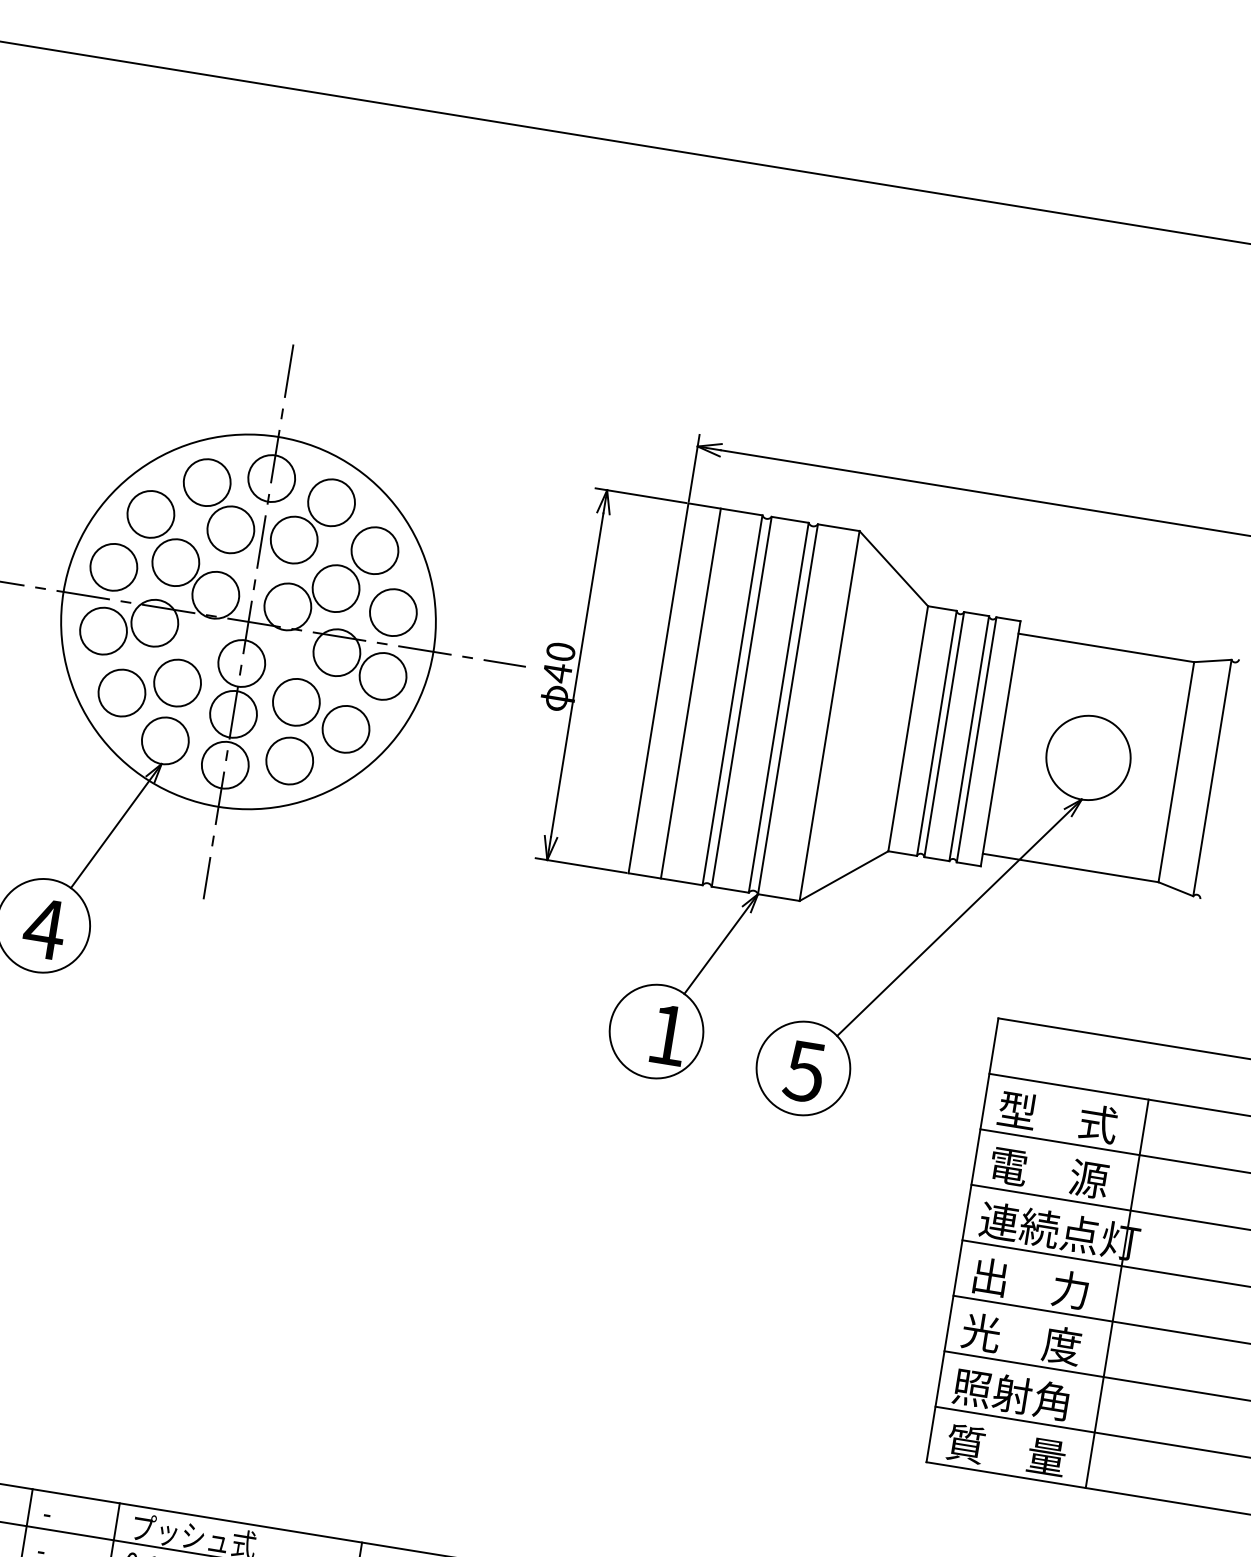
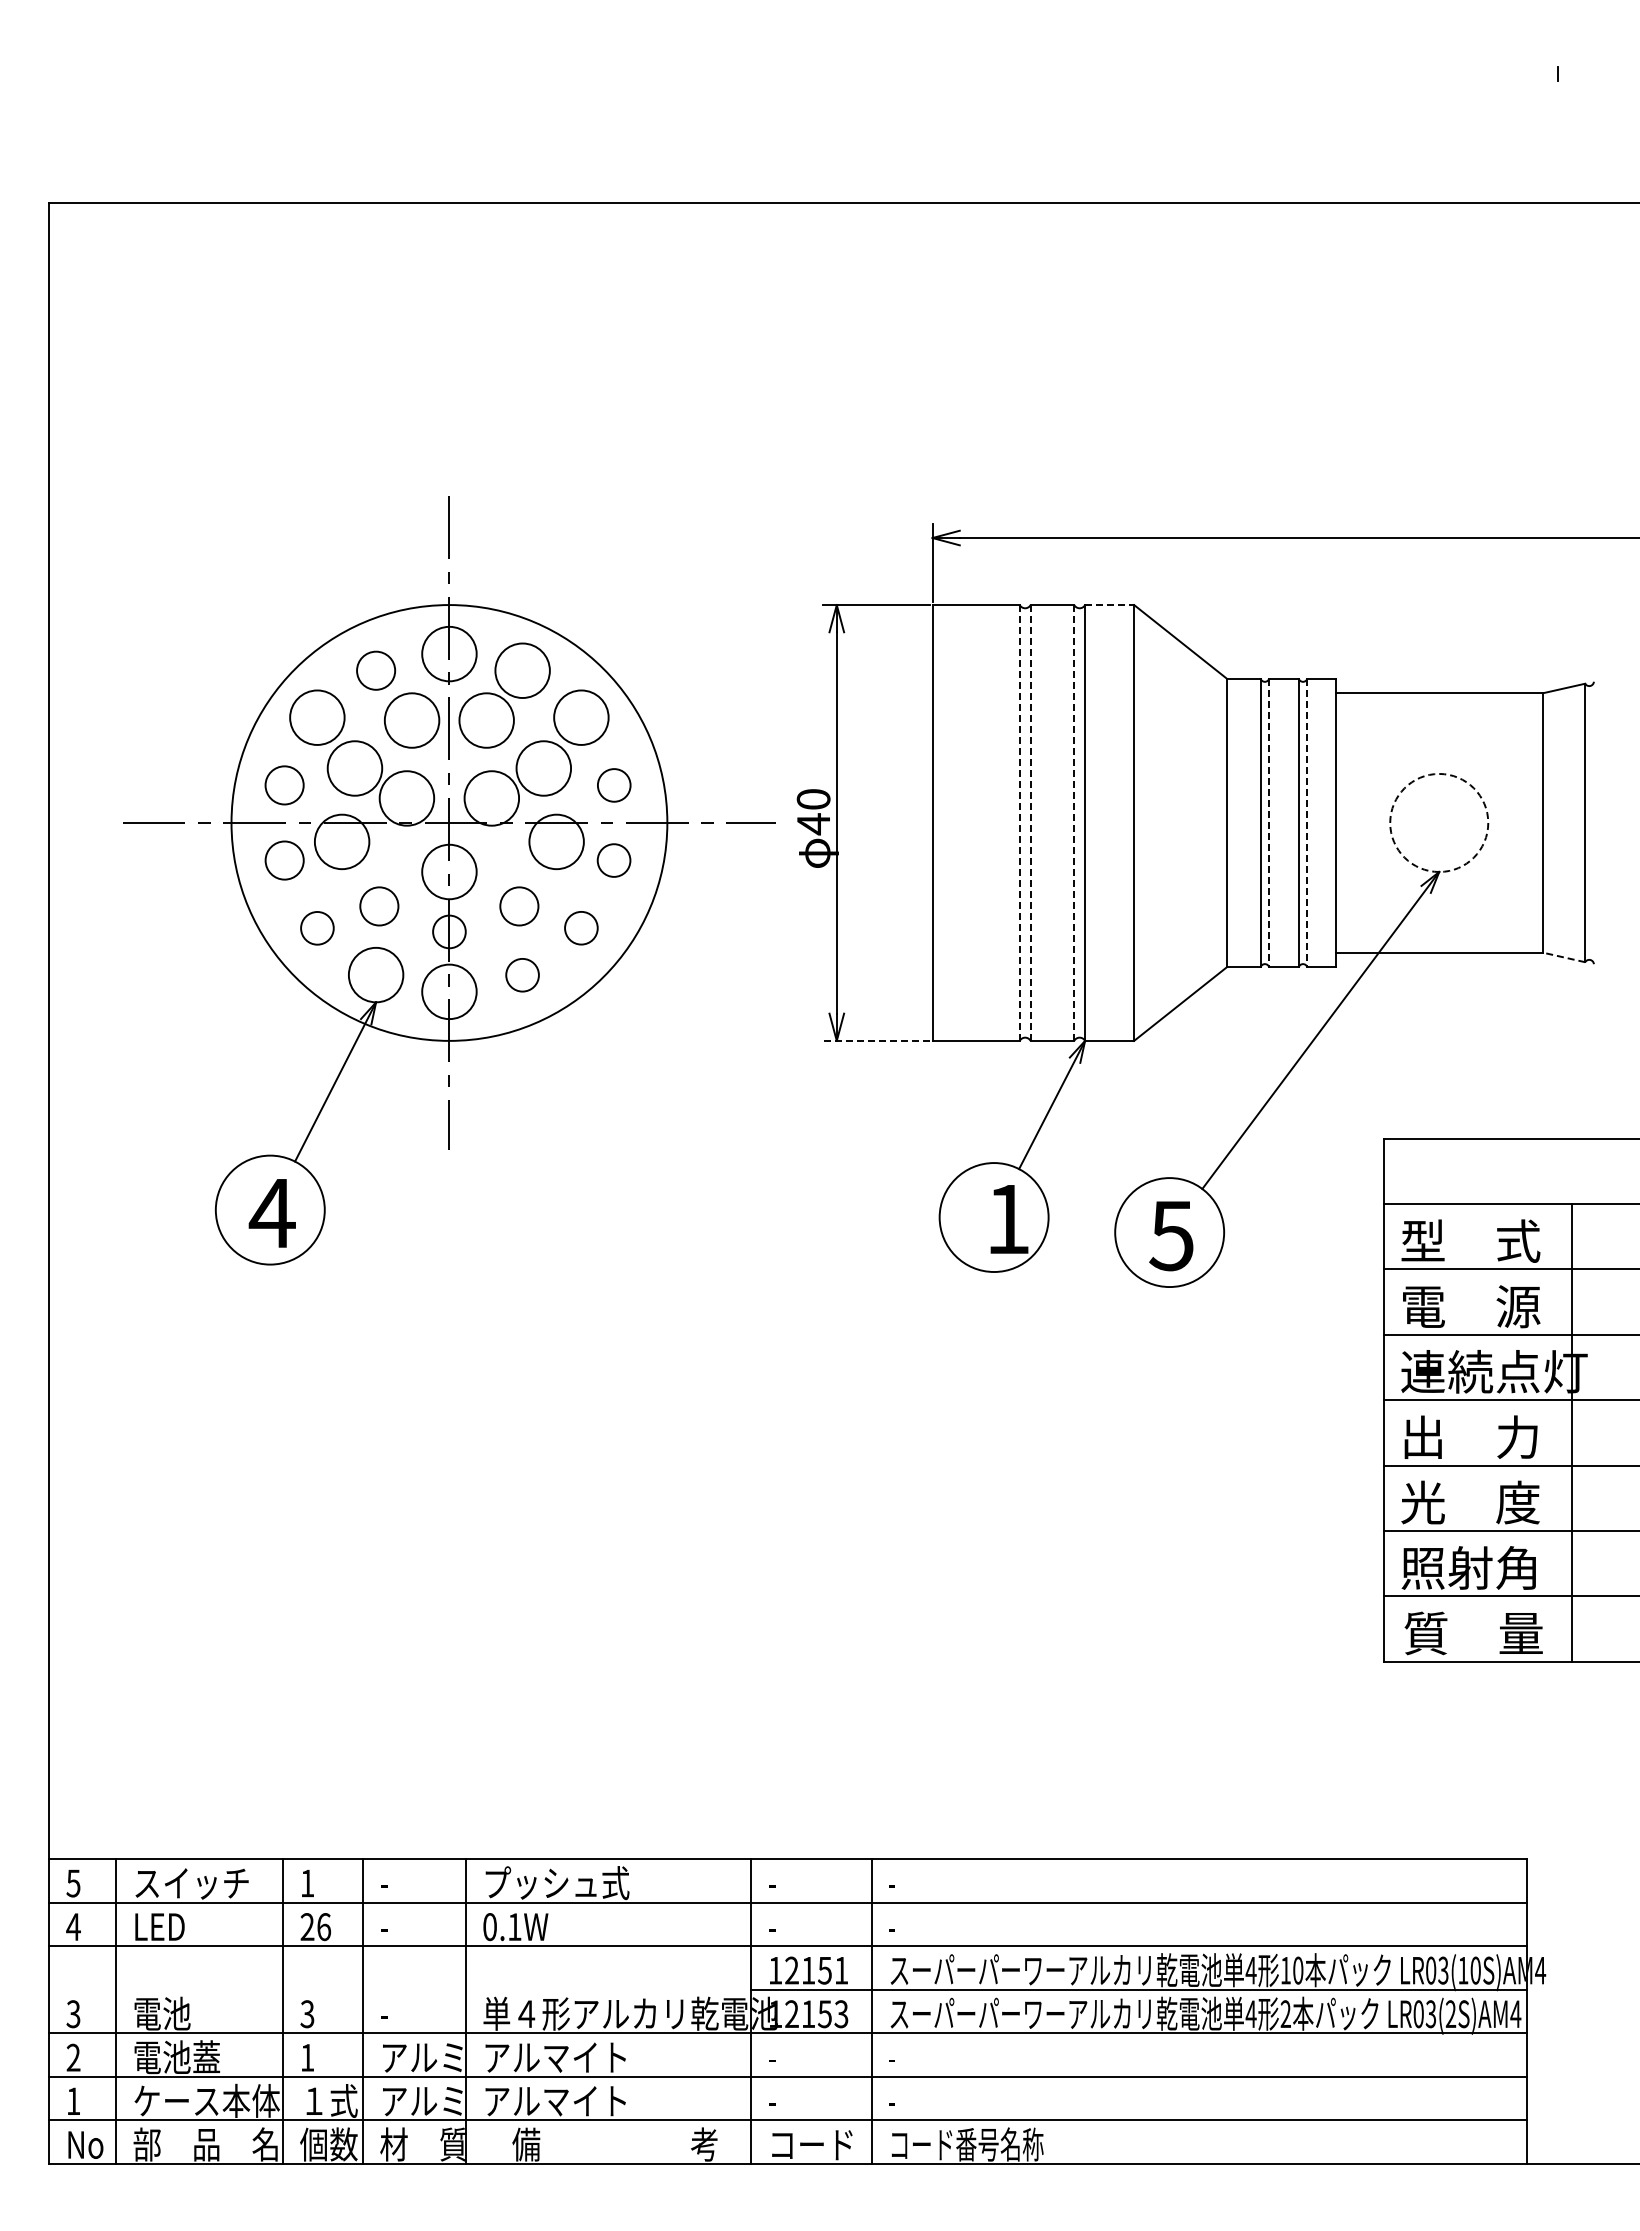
circle: (206, 482) -> (375, 670), size x0.7
line: (838, 528) -> (1109, 605), solid -> dashed
circle: (113, 567) -> (284, 785), size x0.7
circle: (393, 612) -> (614, 785), size x0.6
circle: (103, 631) -> (284, 860), size x0.7
circle: (382, 676) -> (613, 860), size x0.6
circle: (177, 683) -> (379, 906), size x0.7
circle: (122, 693) -> (317, 928), size x0.6
line: (690, 693) -> (970, 822), removed
line: (732, 699) -> (1019, 822), solid -> dashed
line: (741, 701) -> (1030, 822), solid -> dashed
circle: (296, 702) -> (519, 906), size x0.7
line: (779, 707) -> (1074, 822), solid -> dashed
circle: (233, 714) -> (449, 931), size x0.6
circle: (346, 729) -> (581, 928), size x0.6
line: (944, 735) -> (1269, 823), solid -> dashed
line: (976, 740) -> (1307, 823), solid -> dashed
circle: (1088, 757) -> (1439, 822), solid -> dashed
circle: (289, 761) -> (522, 975), size x0.6
line: (581, 865) -> (876, 1040), solid -> dashed
line: (1176, 889) -> (1564, 957), solid -> dashed

